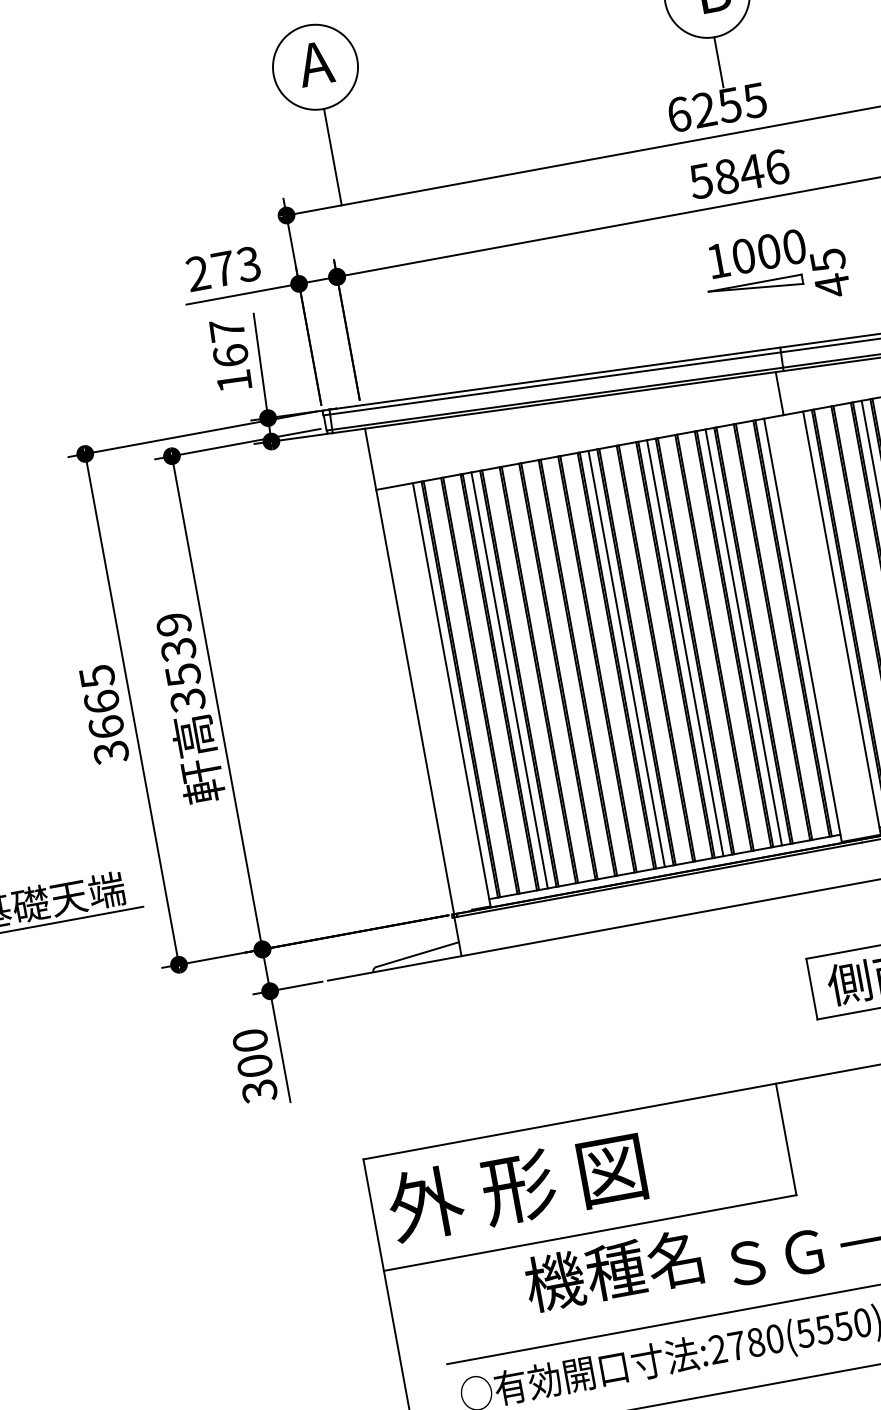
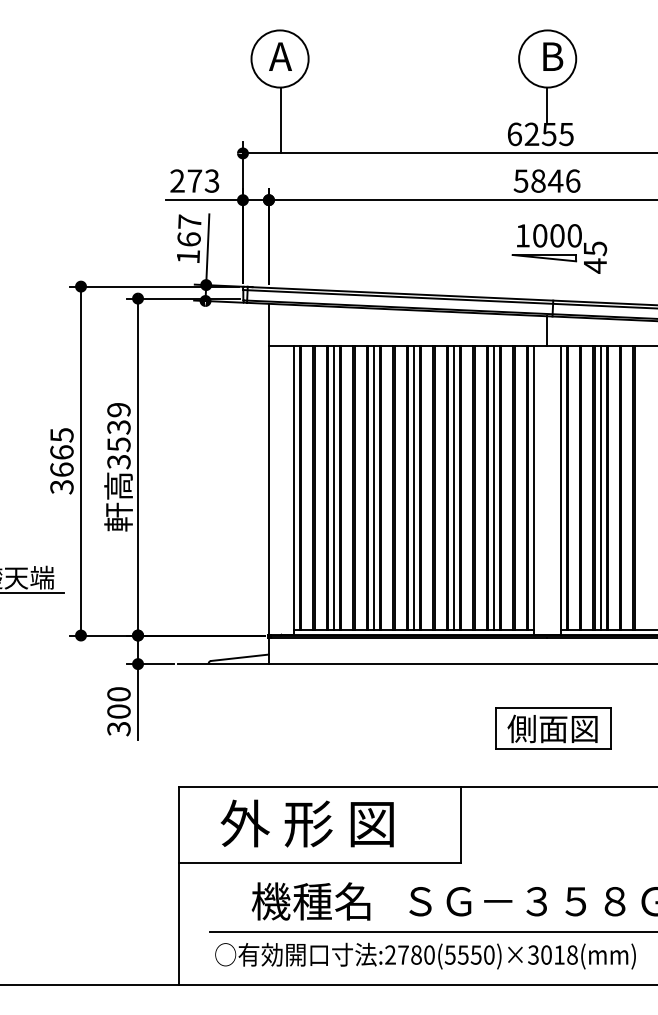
line: (567, 669) -> (373, 487), added
text: (515, 1187) -> (306, 823), moved
text: (612, 1270) -> (310, 901), moved

